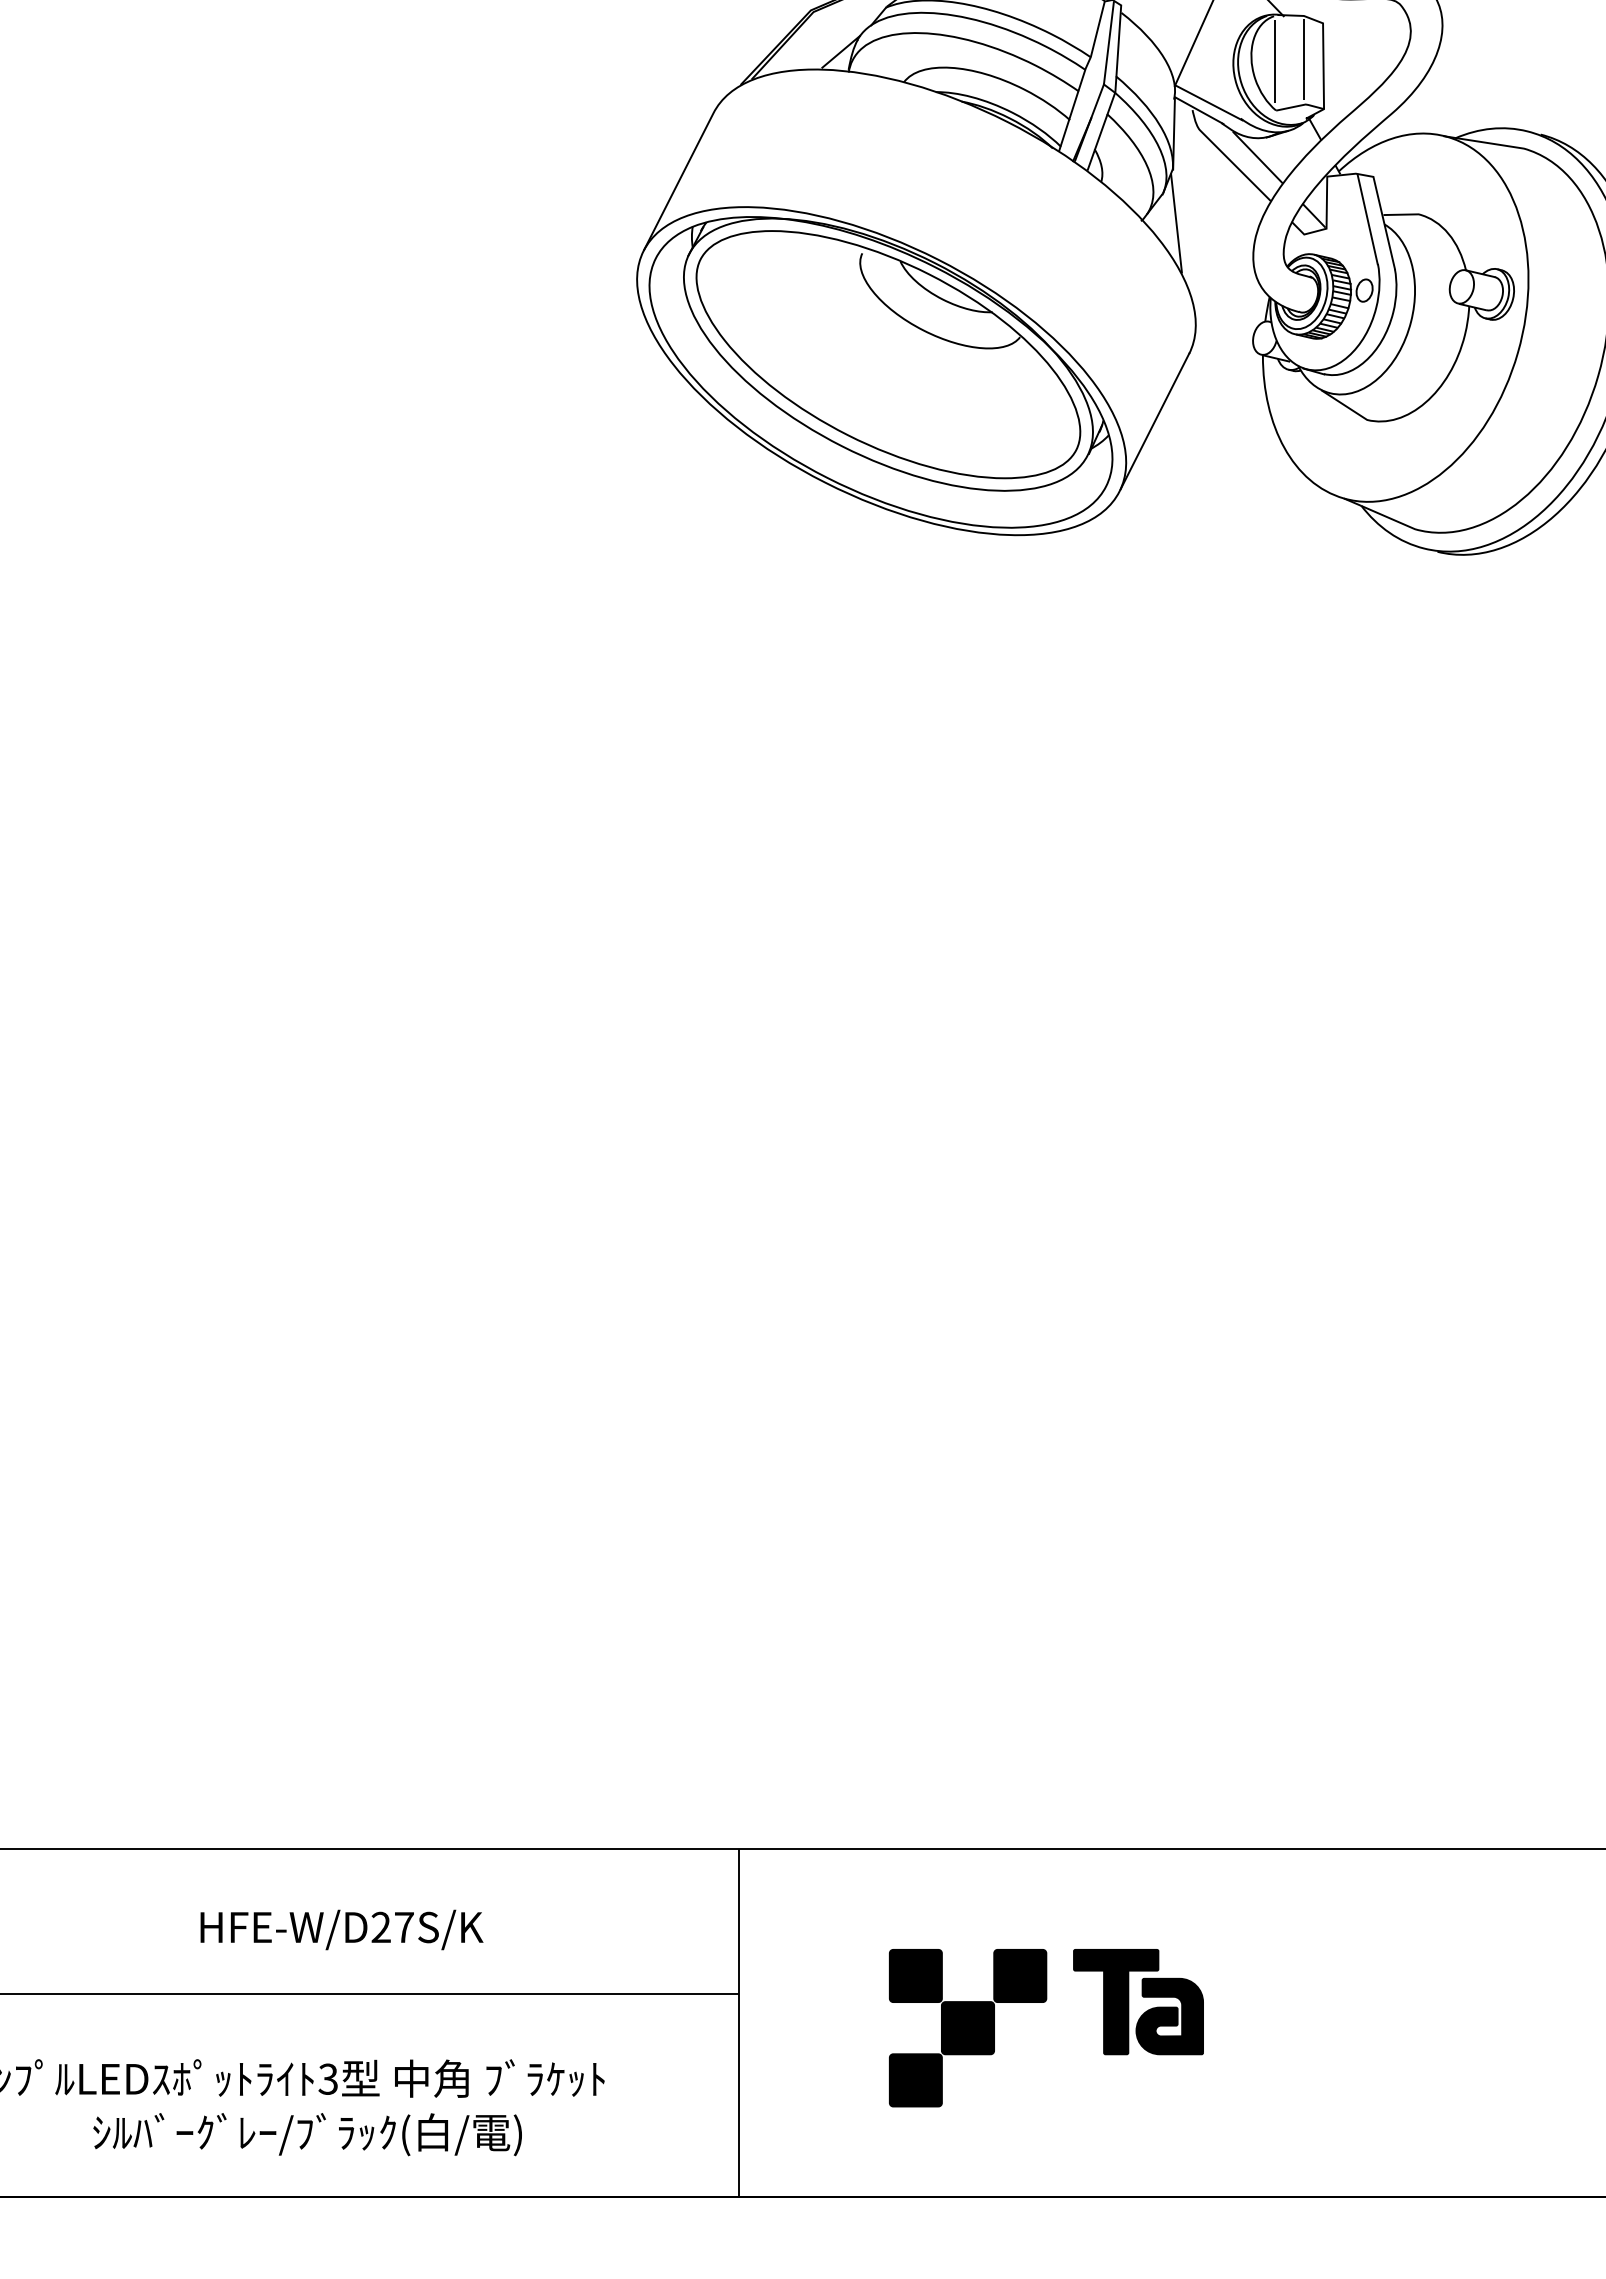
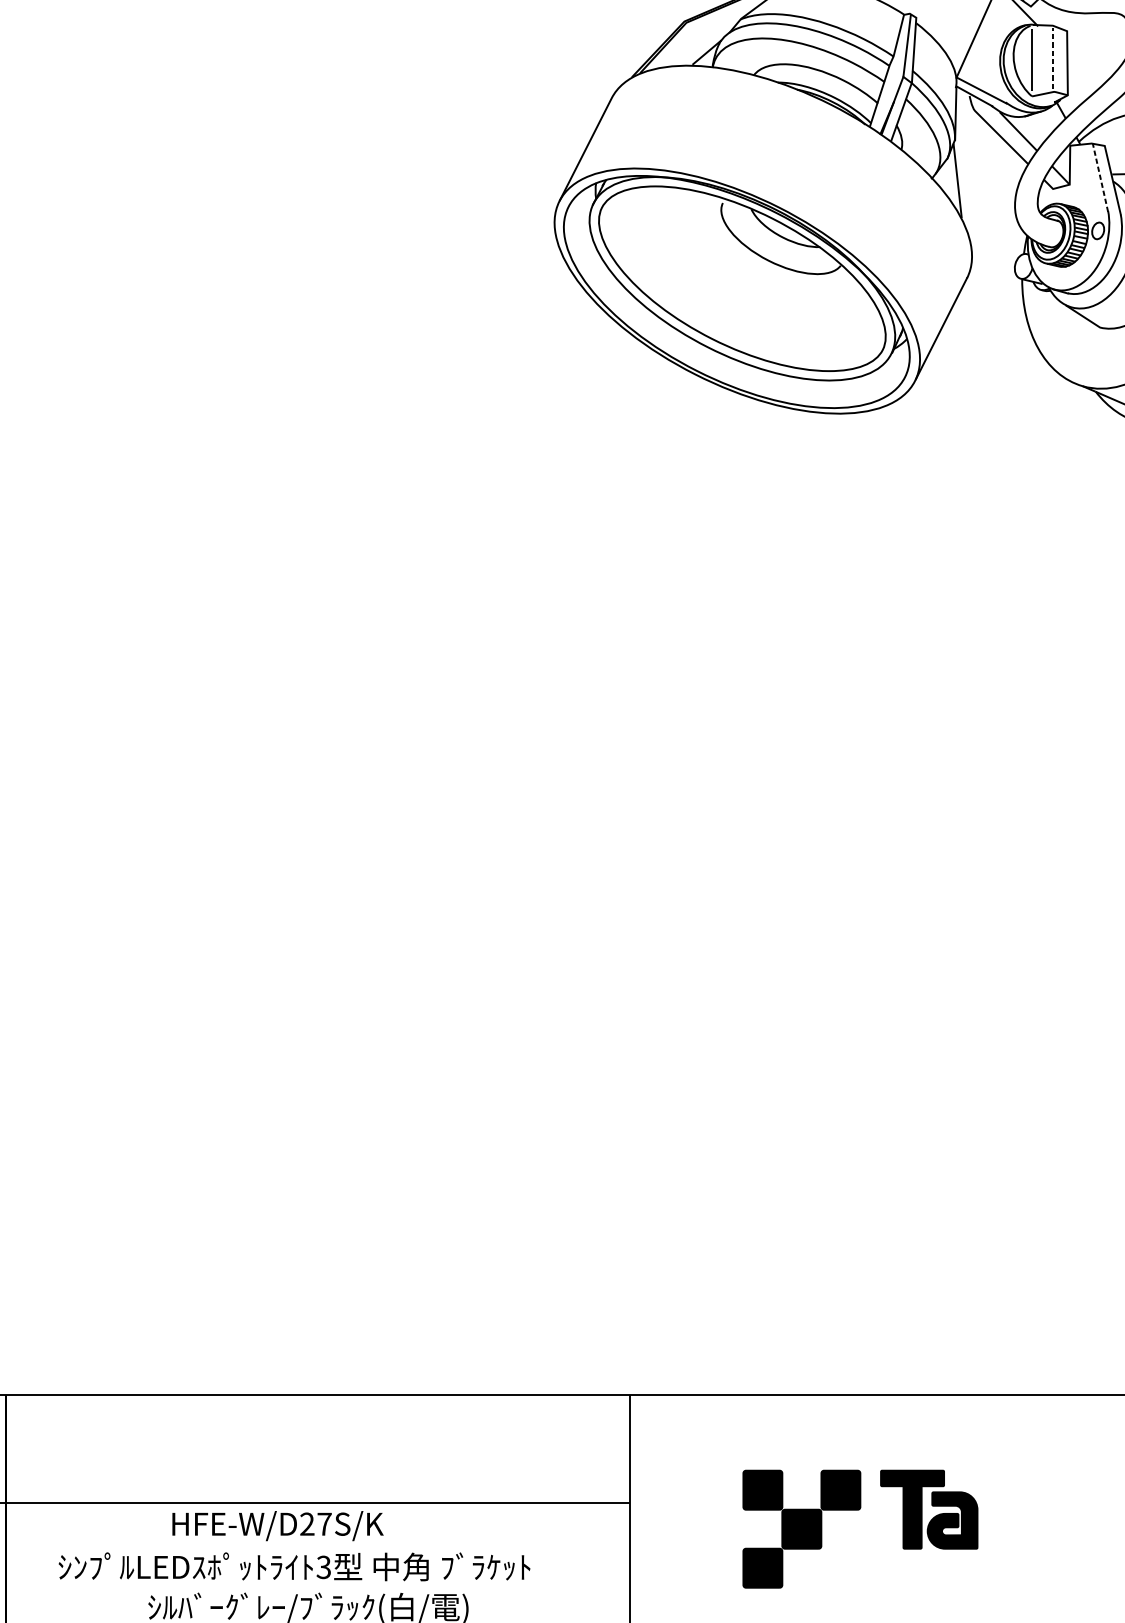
line: (1303, 59) -> (1052, 58), solid -> dashed
line: (1367, 219) -> (1100, 177), solid -> dashed
text: (341, 1929) -> (277, 1525), moved

